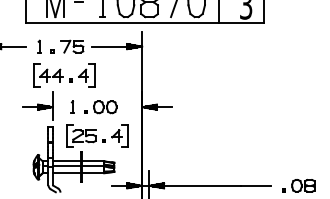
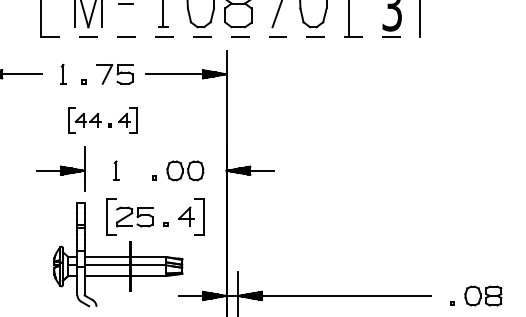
line: (144, 23) -> (230, 37), solid -> dashed
part: (64, 75) -> (102, 120), size x0.7
part: (100, 107) -> (177, 171), moved

